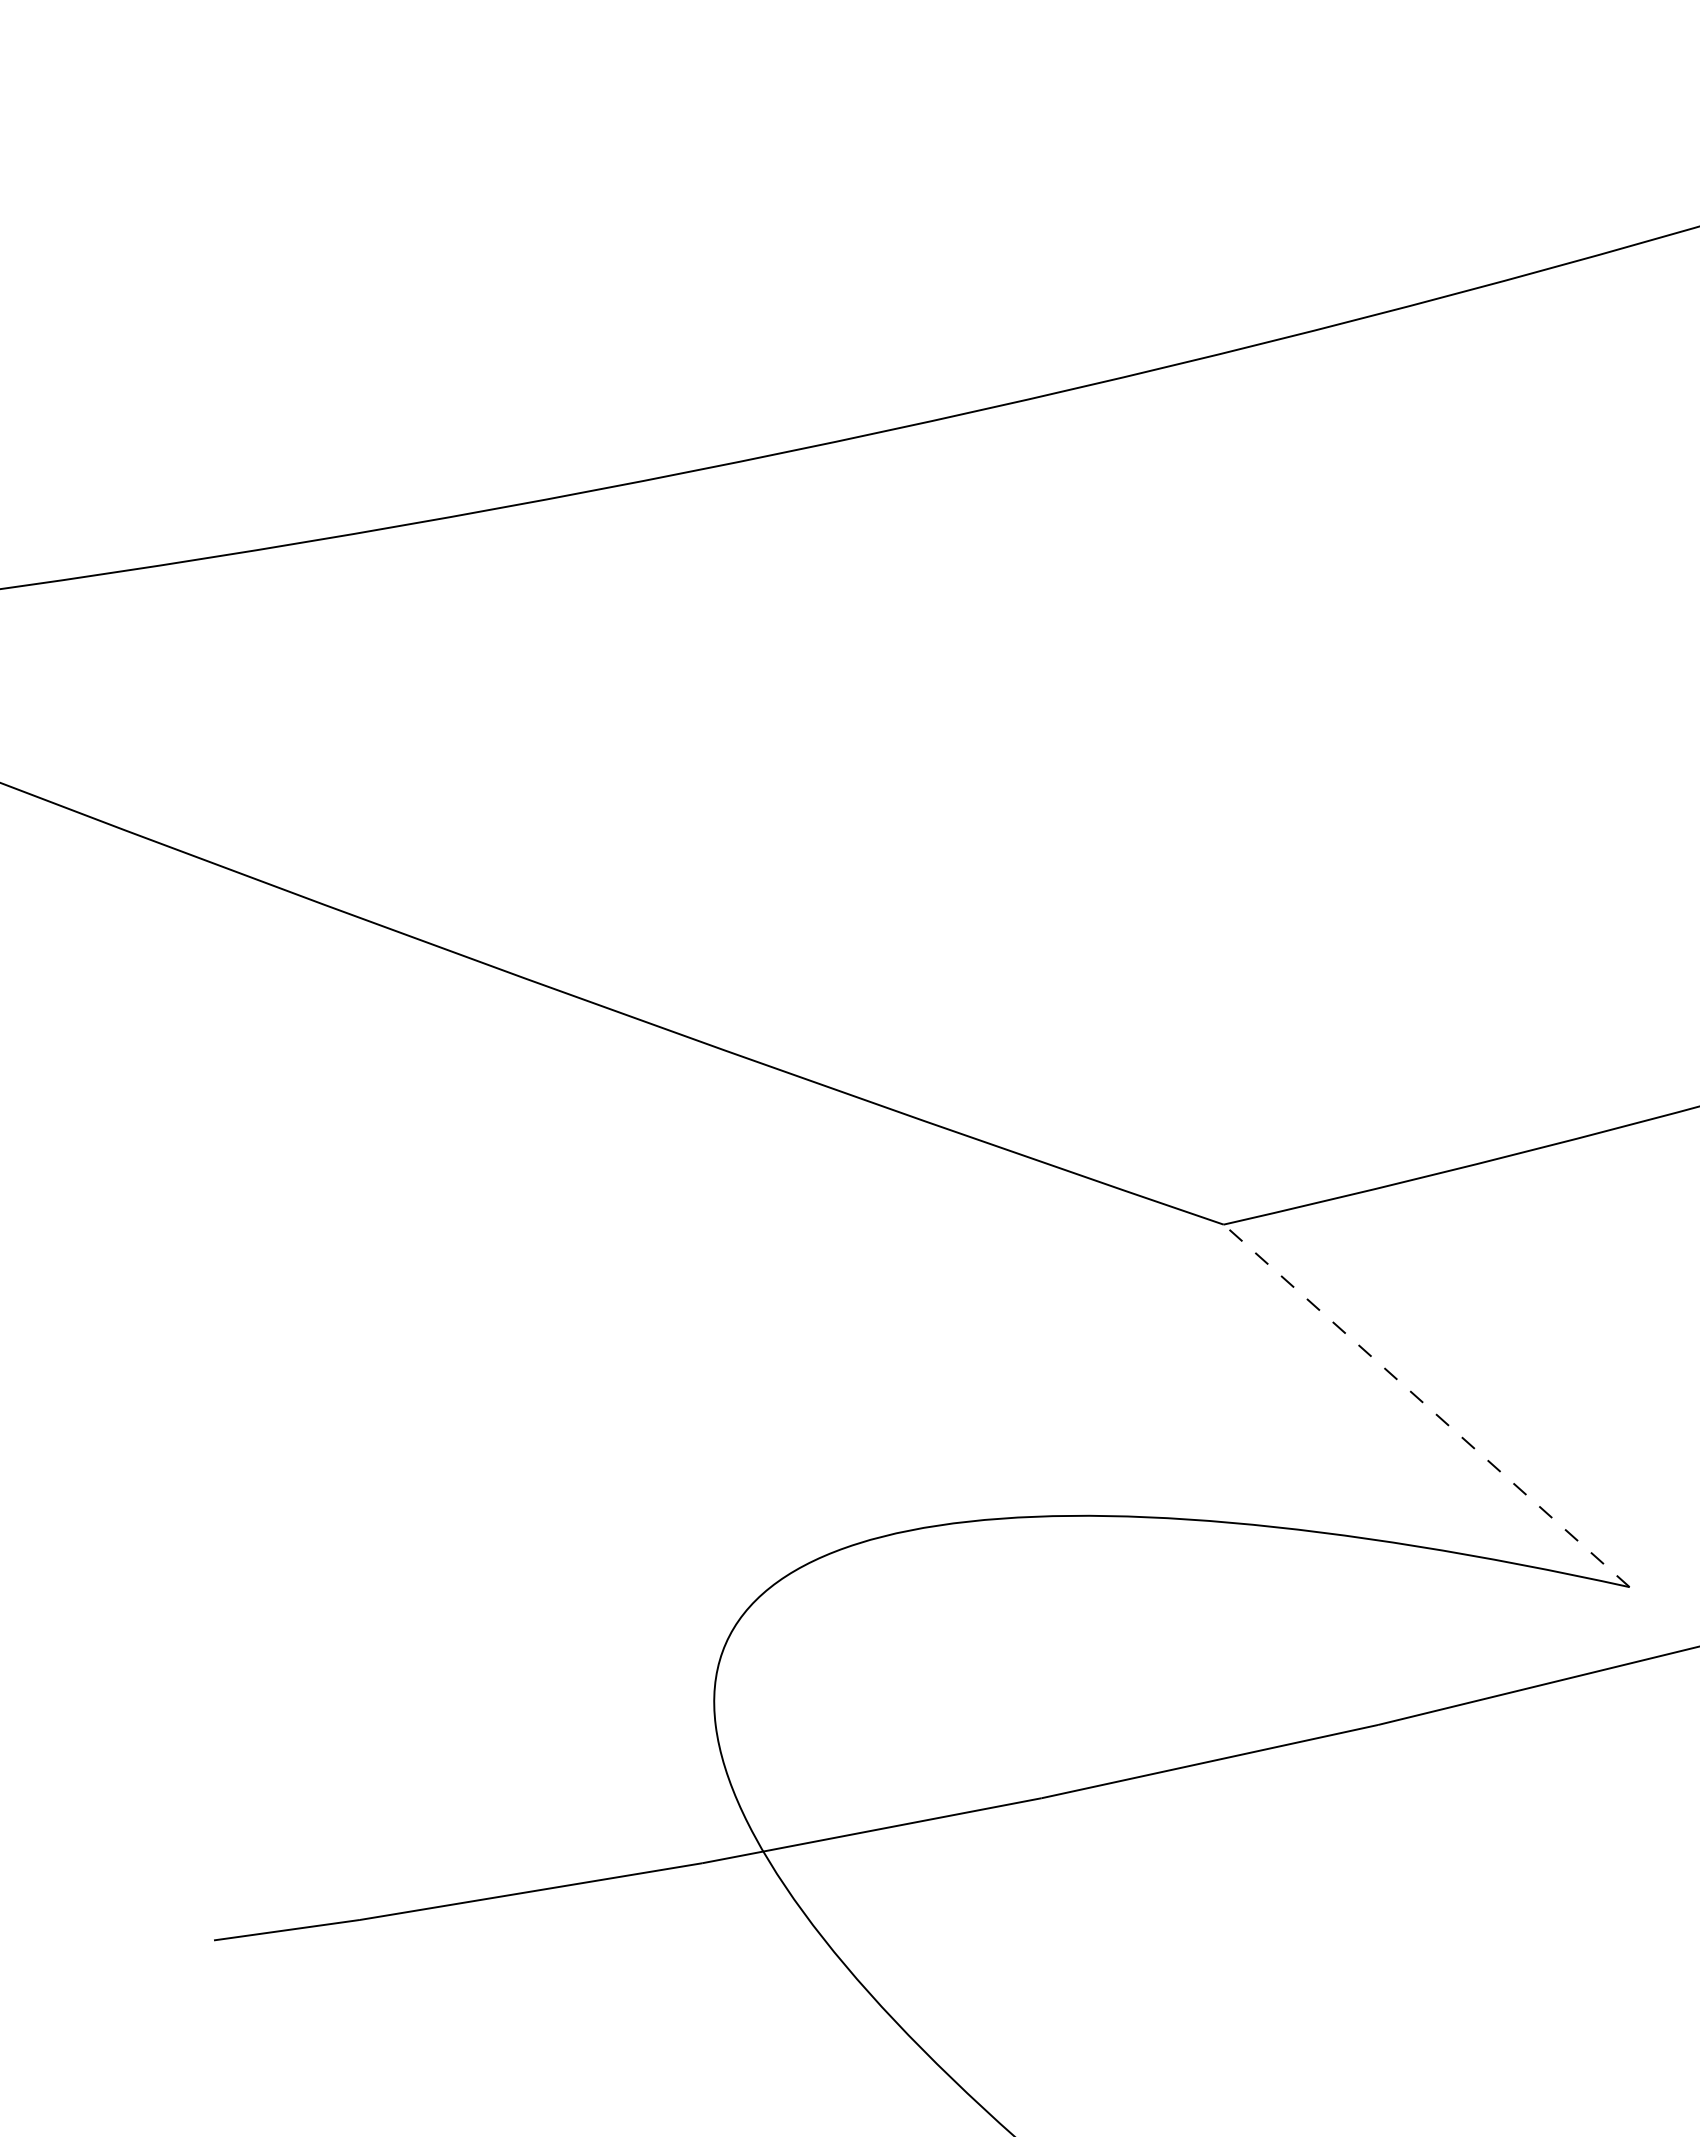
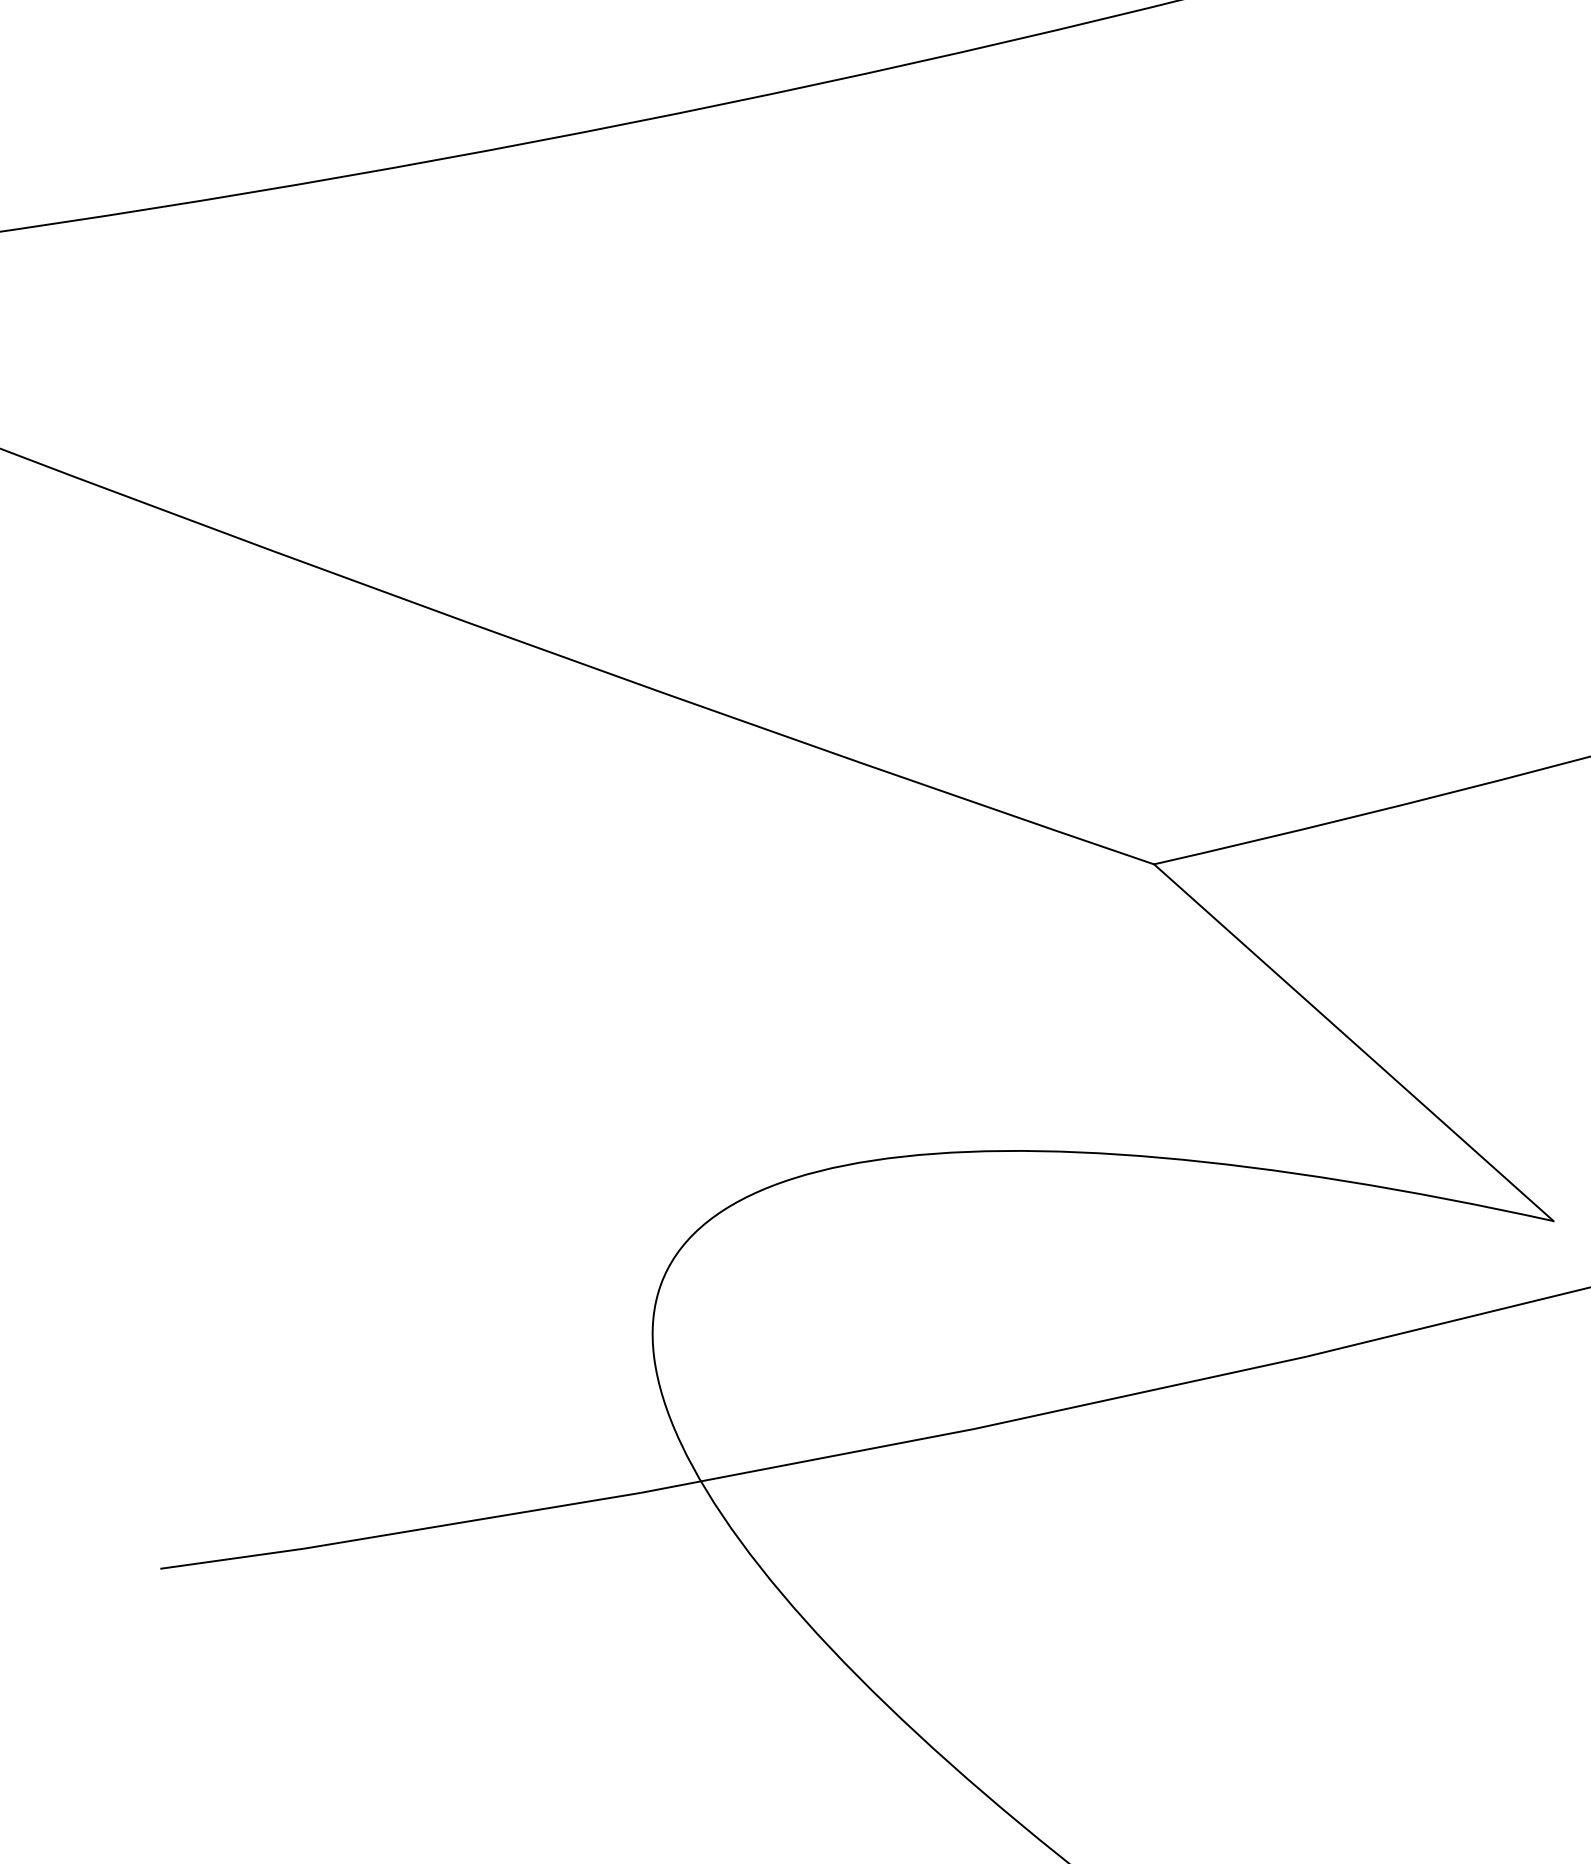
line: (1426, 1405) -> (1353, 1042), dashed -> solid

